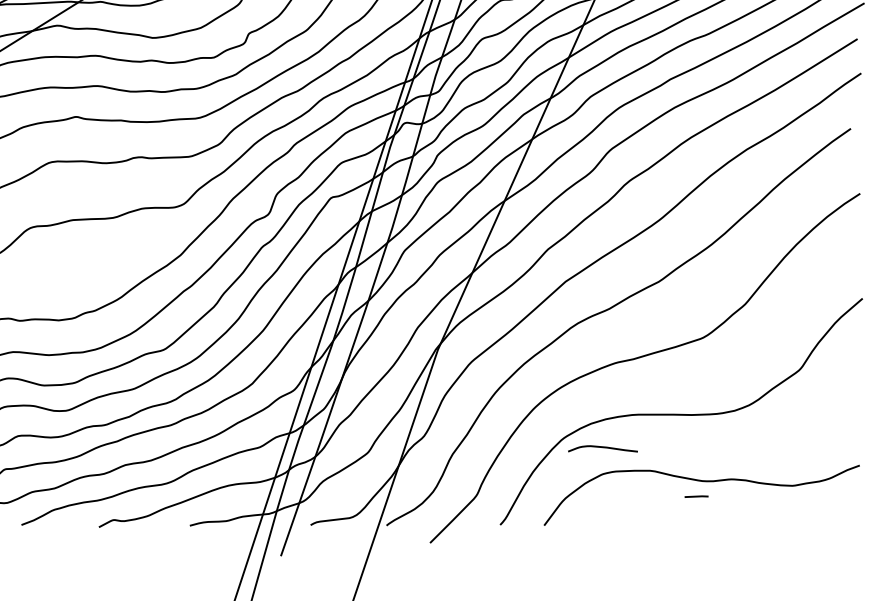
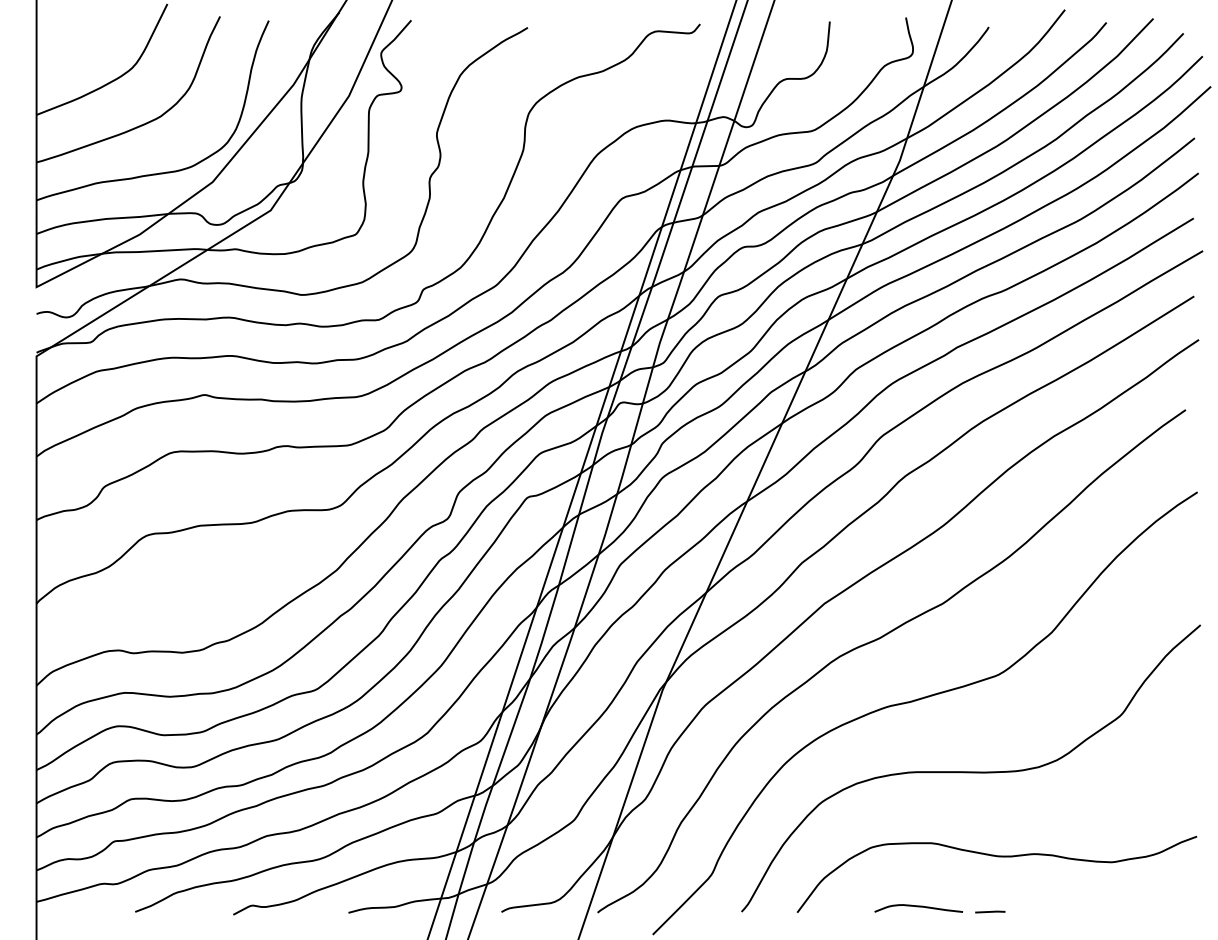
curve: (602, 448) -> (918, 907), moved
line: (696, 496) -> (990, 911), moved

